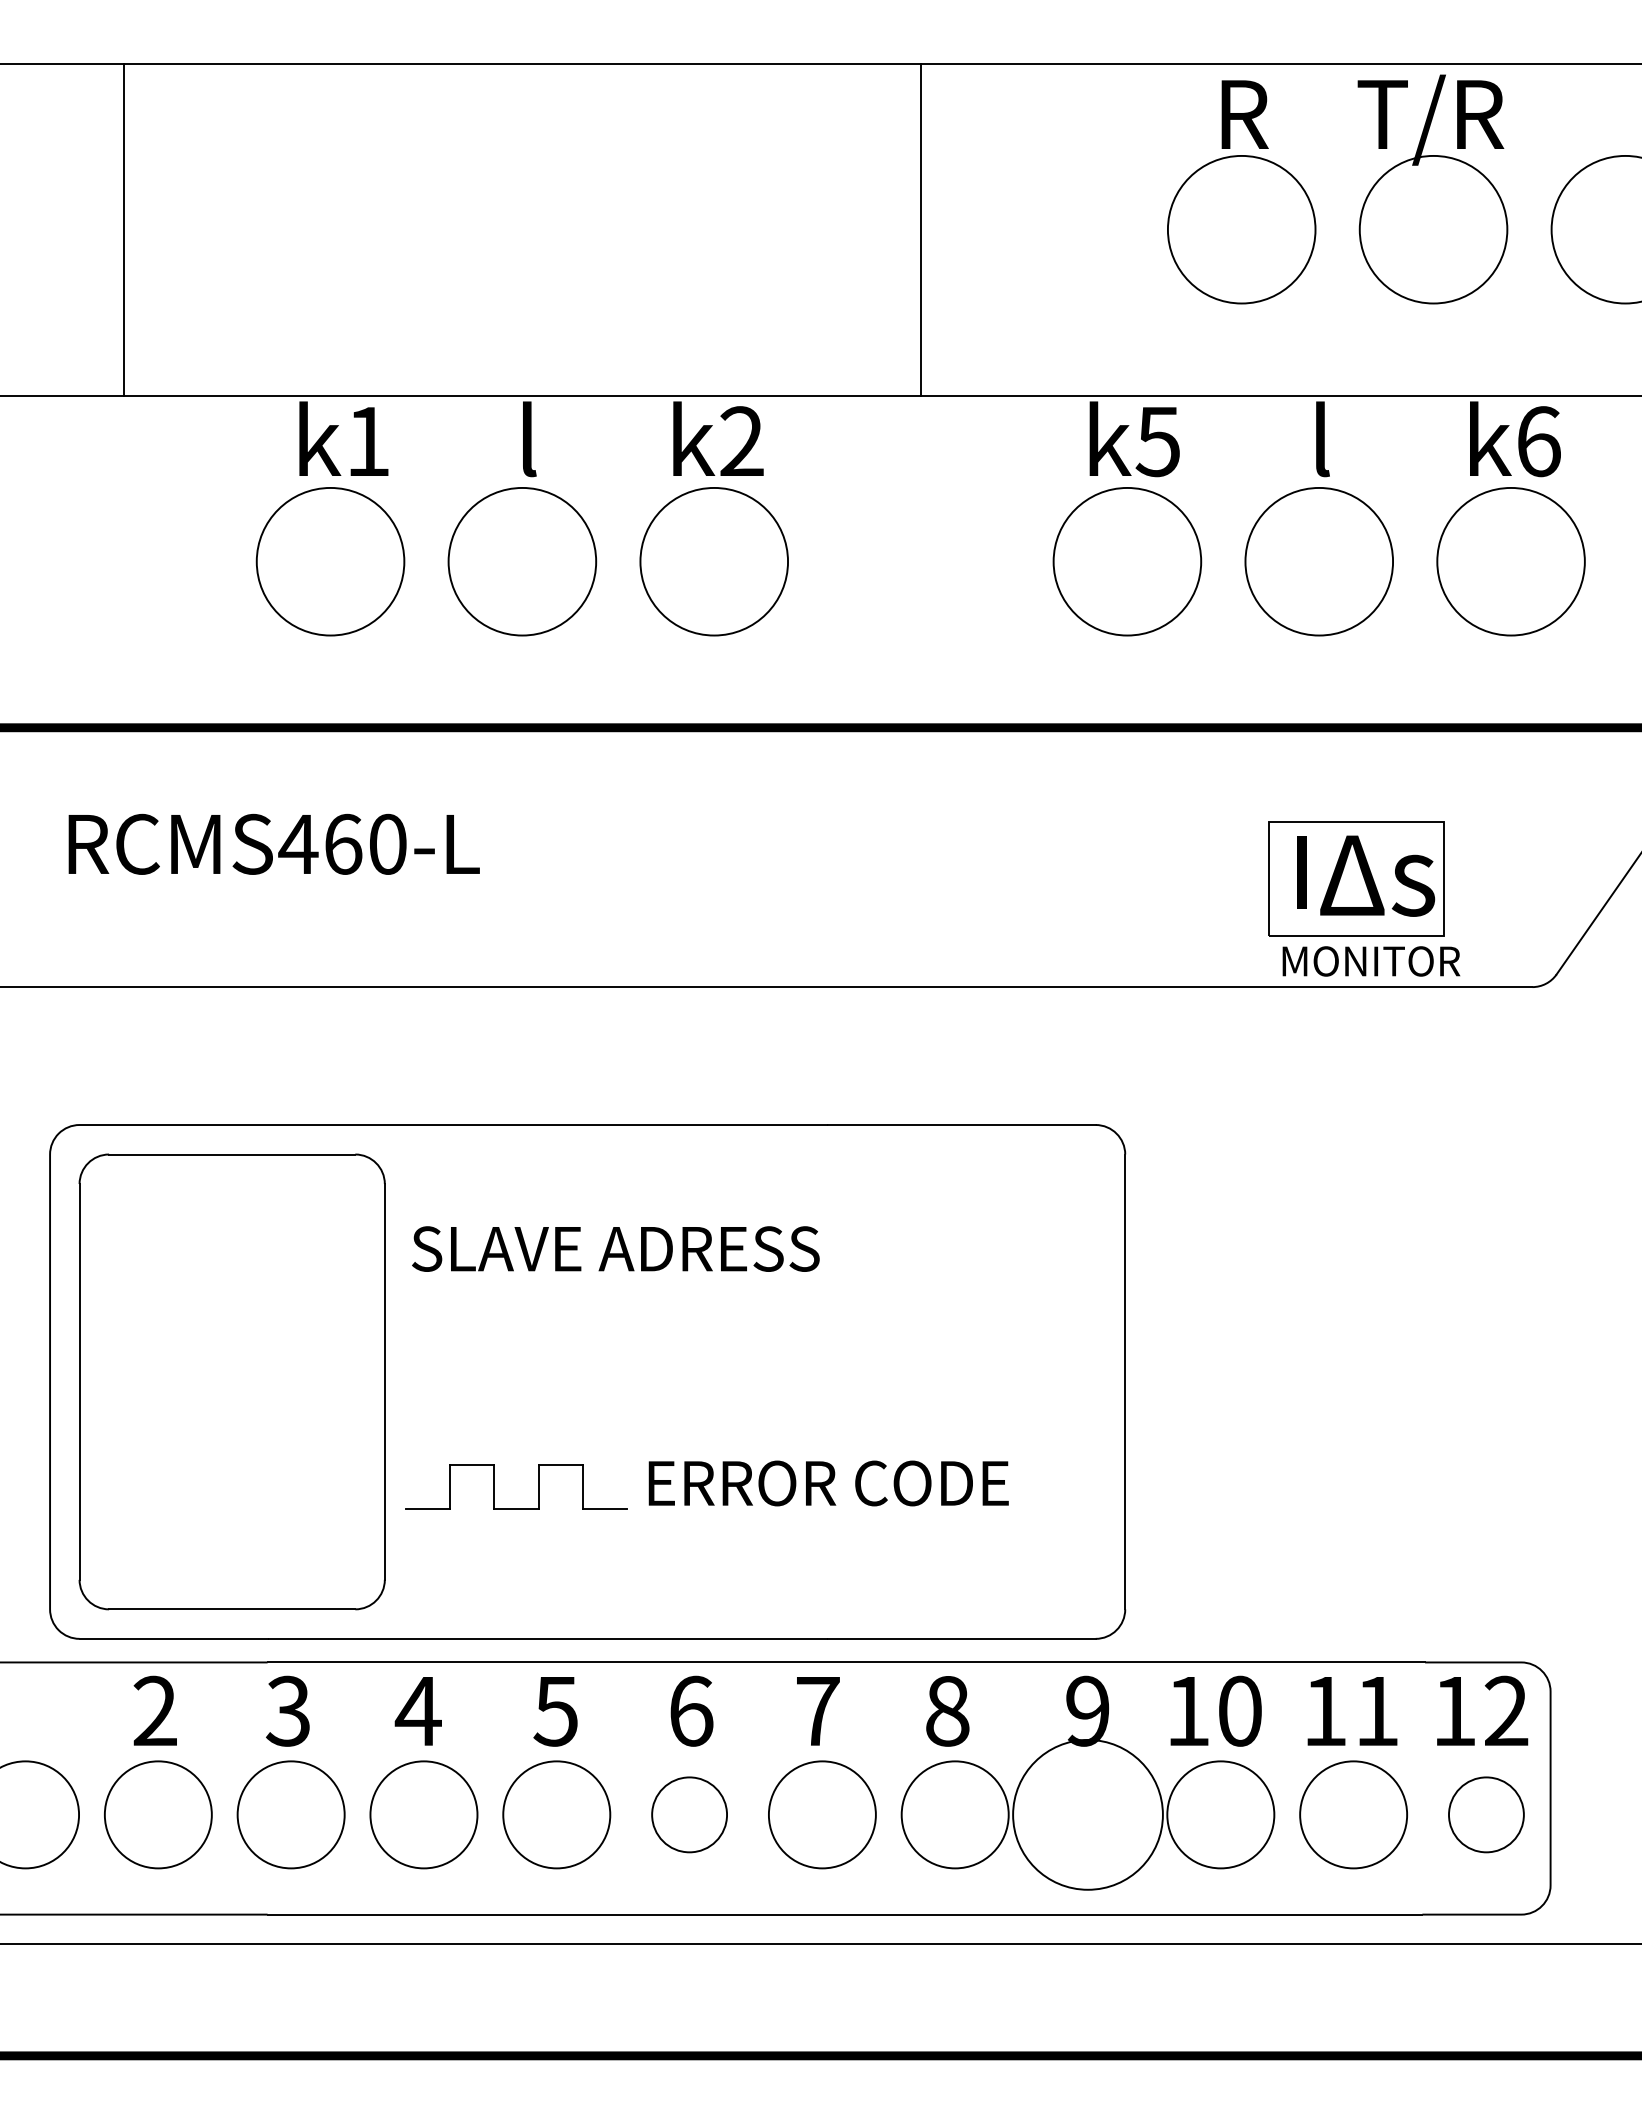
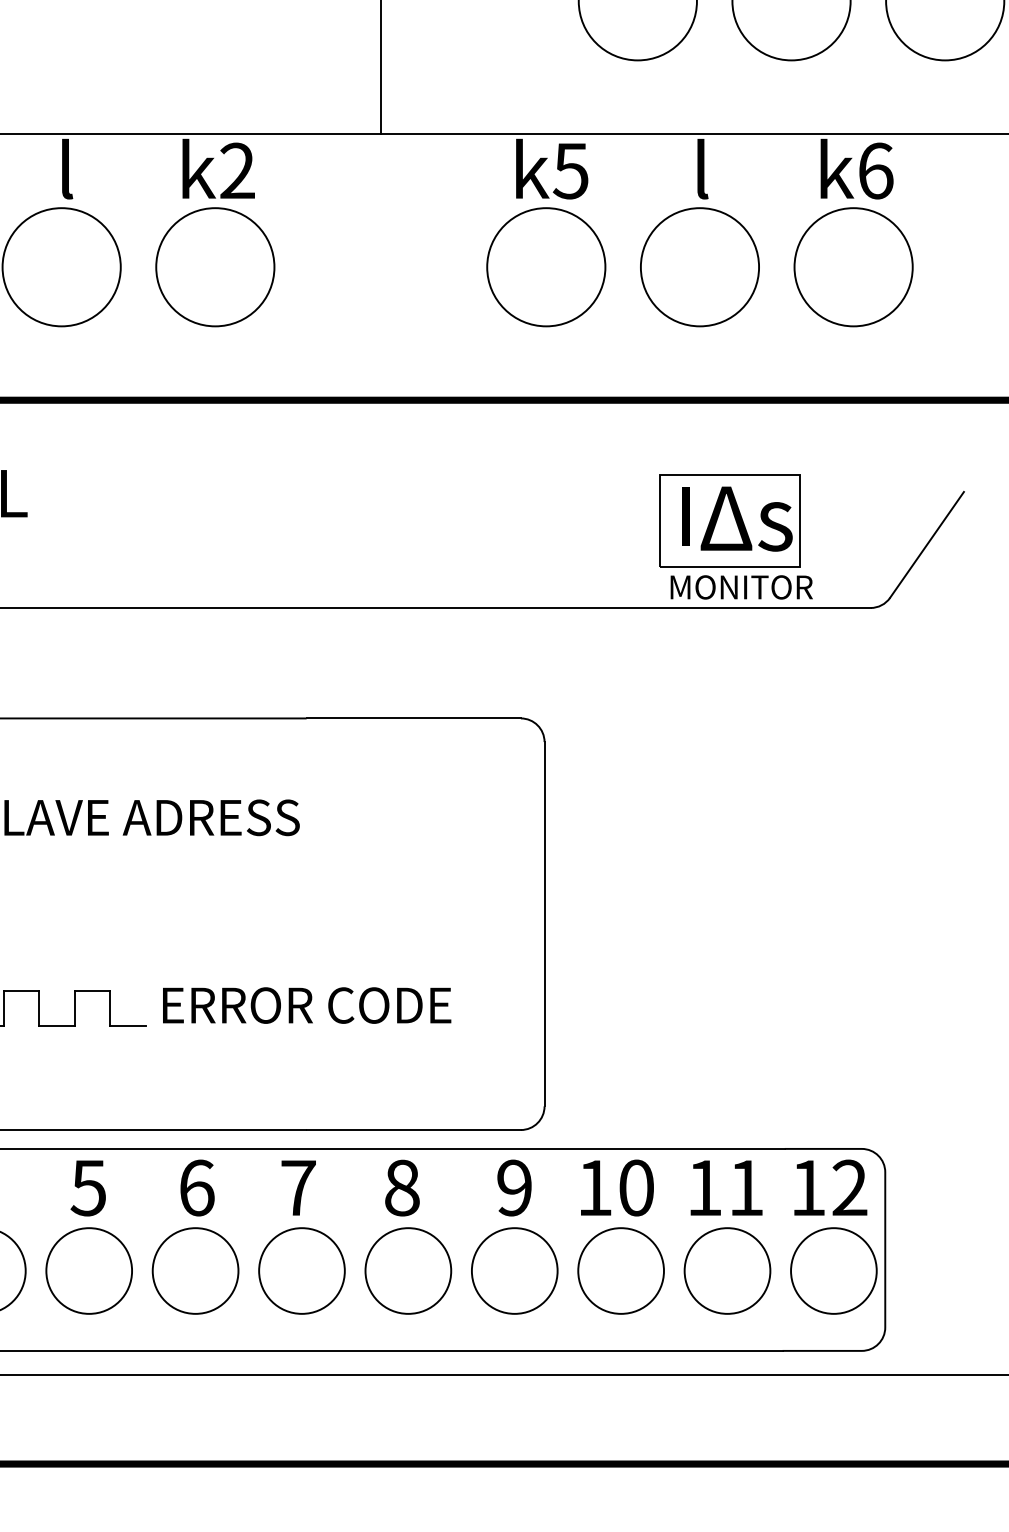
circle: (689, 1814) -> (195, 1270), size x1.43
circle: (1087, 1814) -> (514, 1270), size x0.71
circle: (1485, 1814) -> (833, 1270), size x1.43

